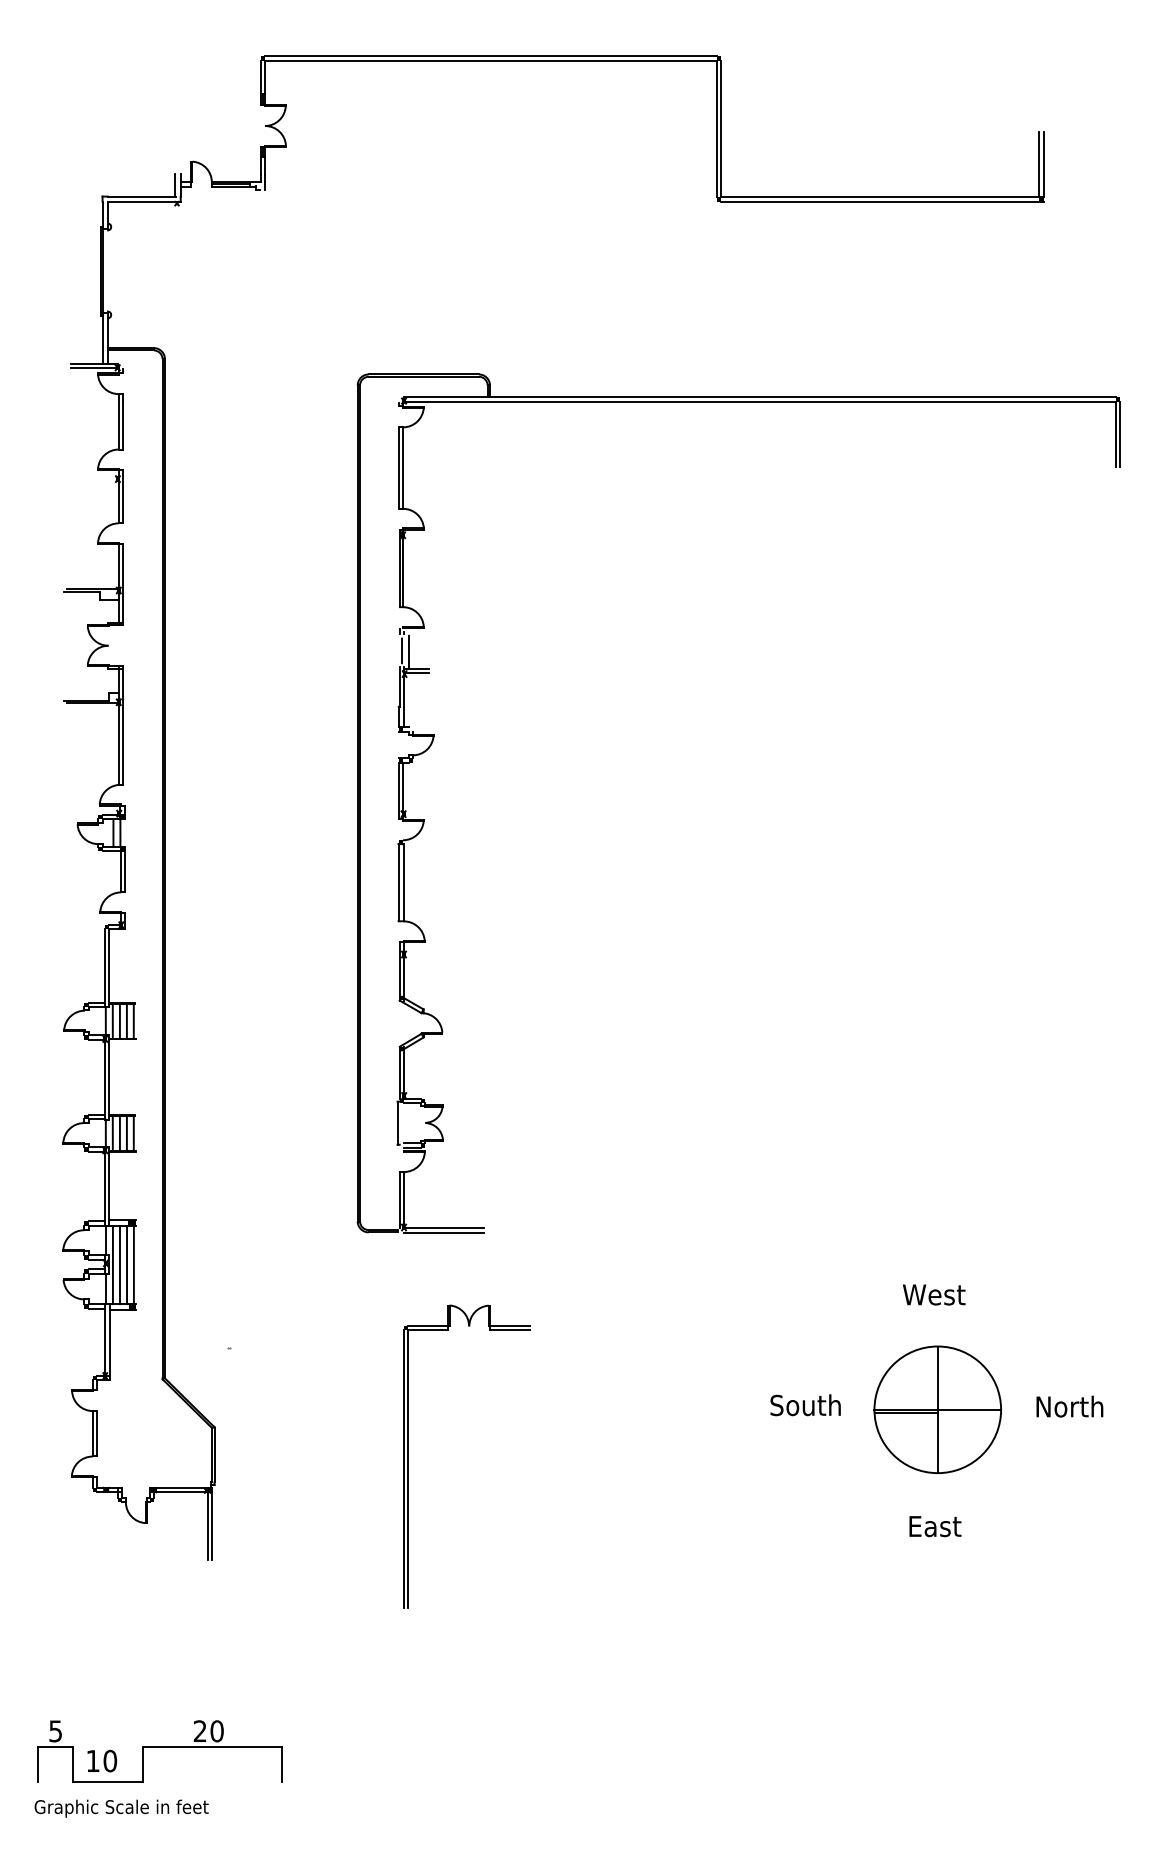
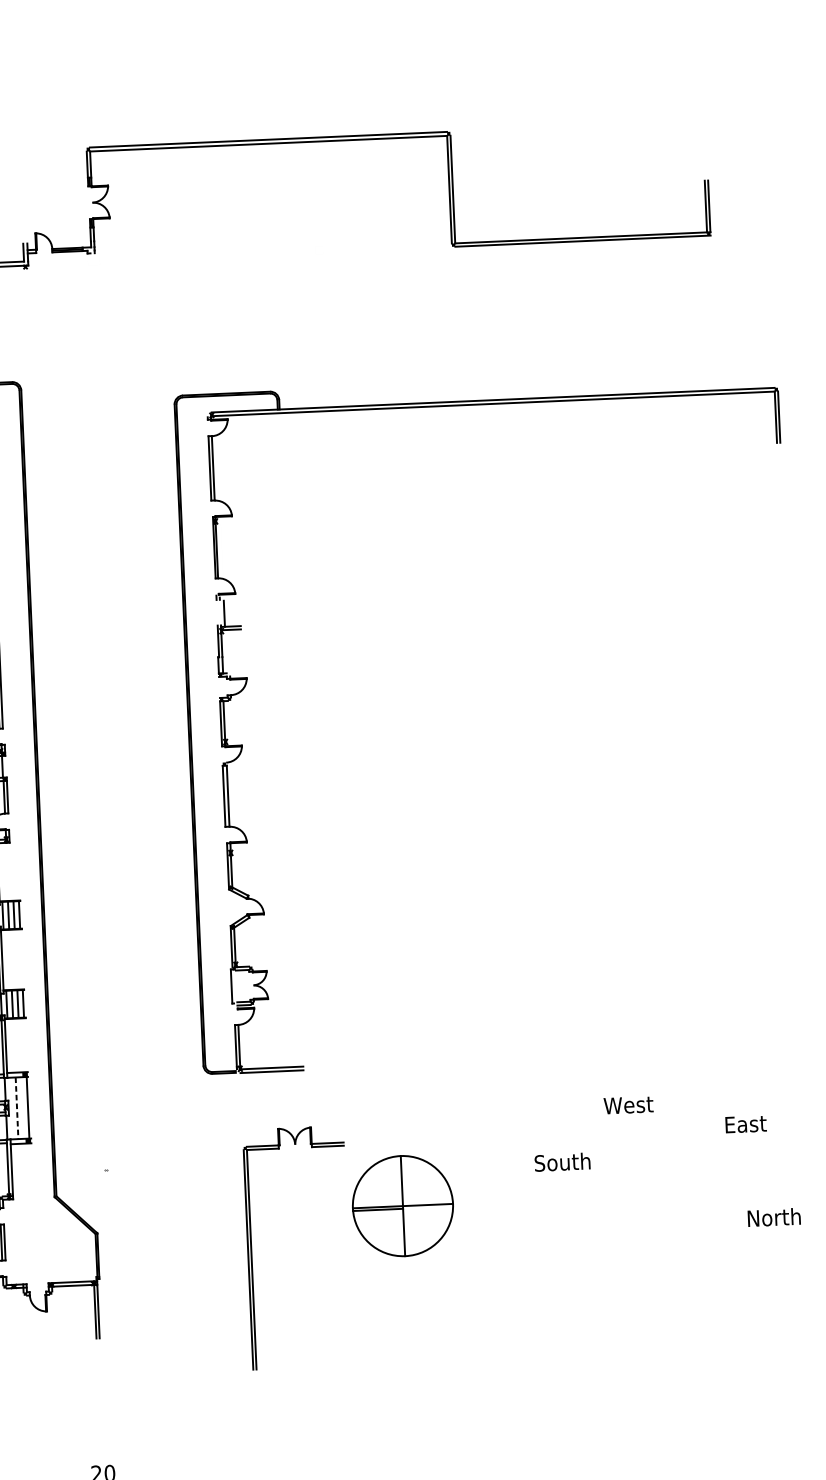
line: (401, 650) -> (218, 612), removed
line: (112, 1265) -> (11, 1108), removed
line: (119, 1265) -> (16, 1108), solid -> dashed
line: (127, 1265) -> (23, 1108), removed
text: (934, 1294) -> (628, 1104), moved
text: (805, 1405) -> (562, 1162), moved
text: (1069, 1406) -> (773, 1217), moved
part: (937, 1409) -> (402, 1205), moved
text: (935, 1526) -> (746, 1124), moved

